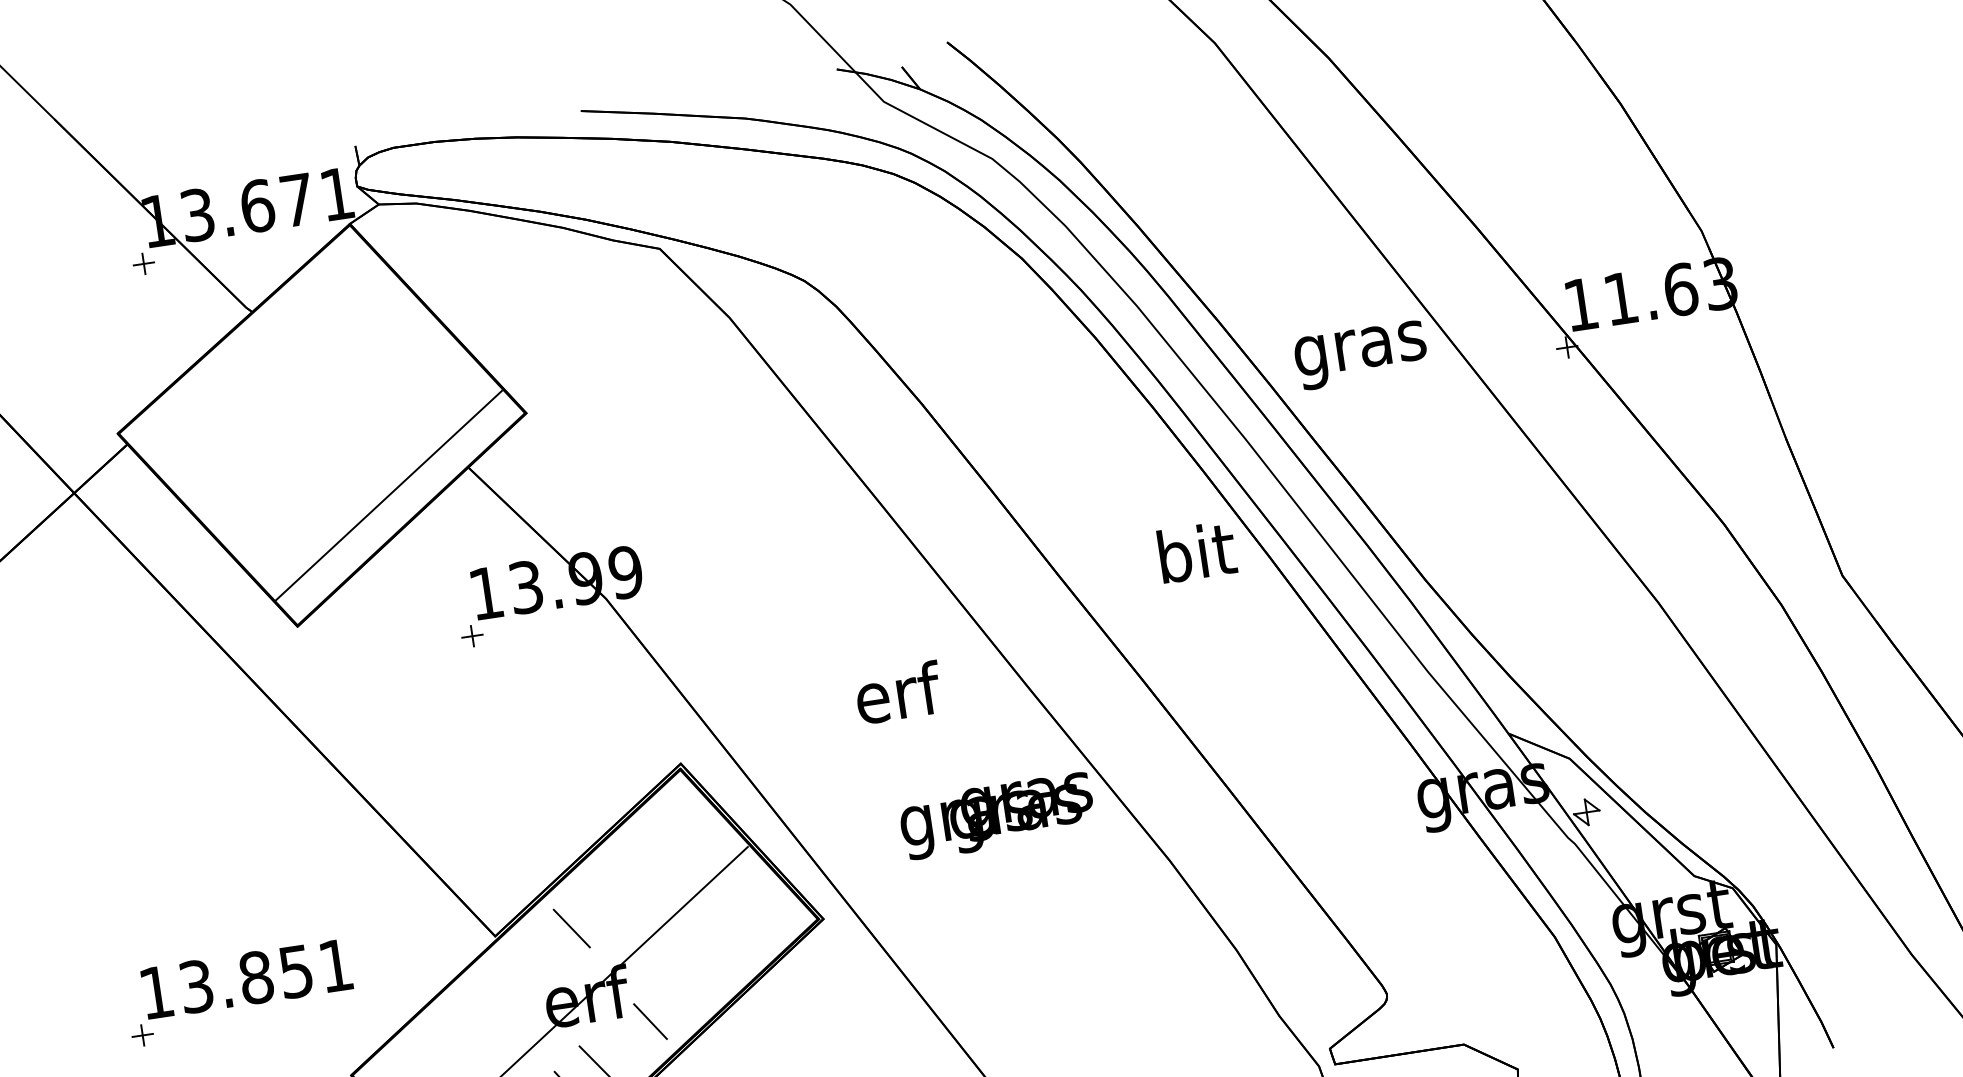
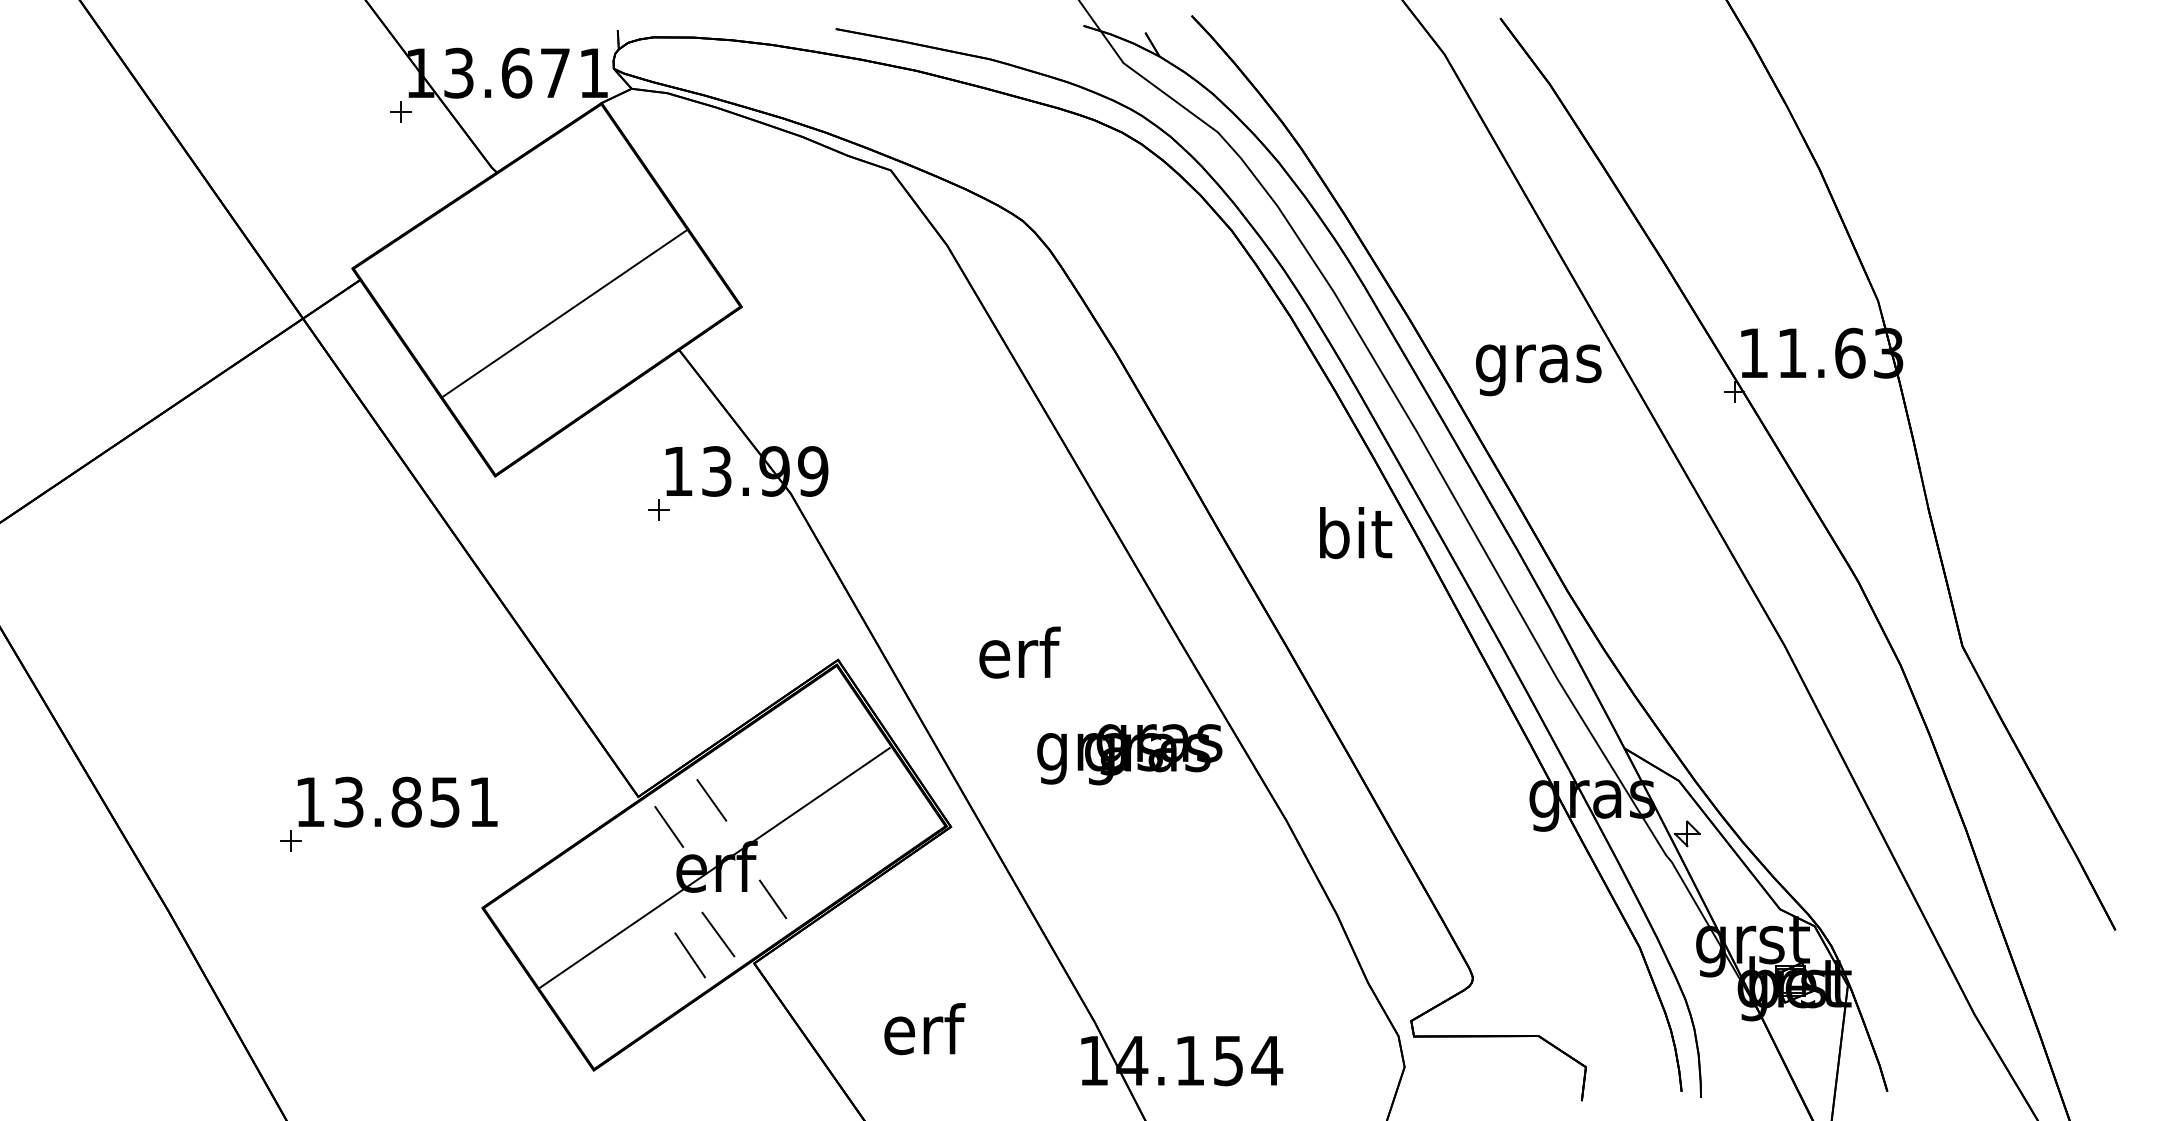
line: (388, 495) -> (564, 313), moved
text: (898, 692) -> (1019, 652), moved
line: (531, 962) -> (668, 826), added

